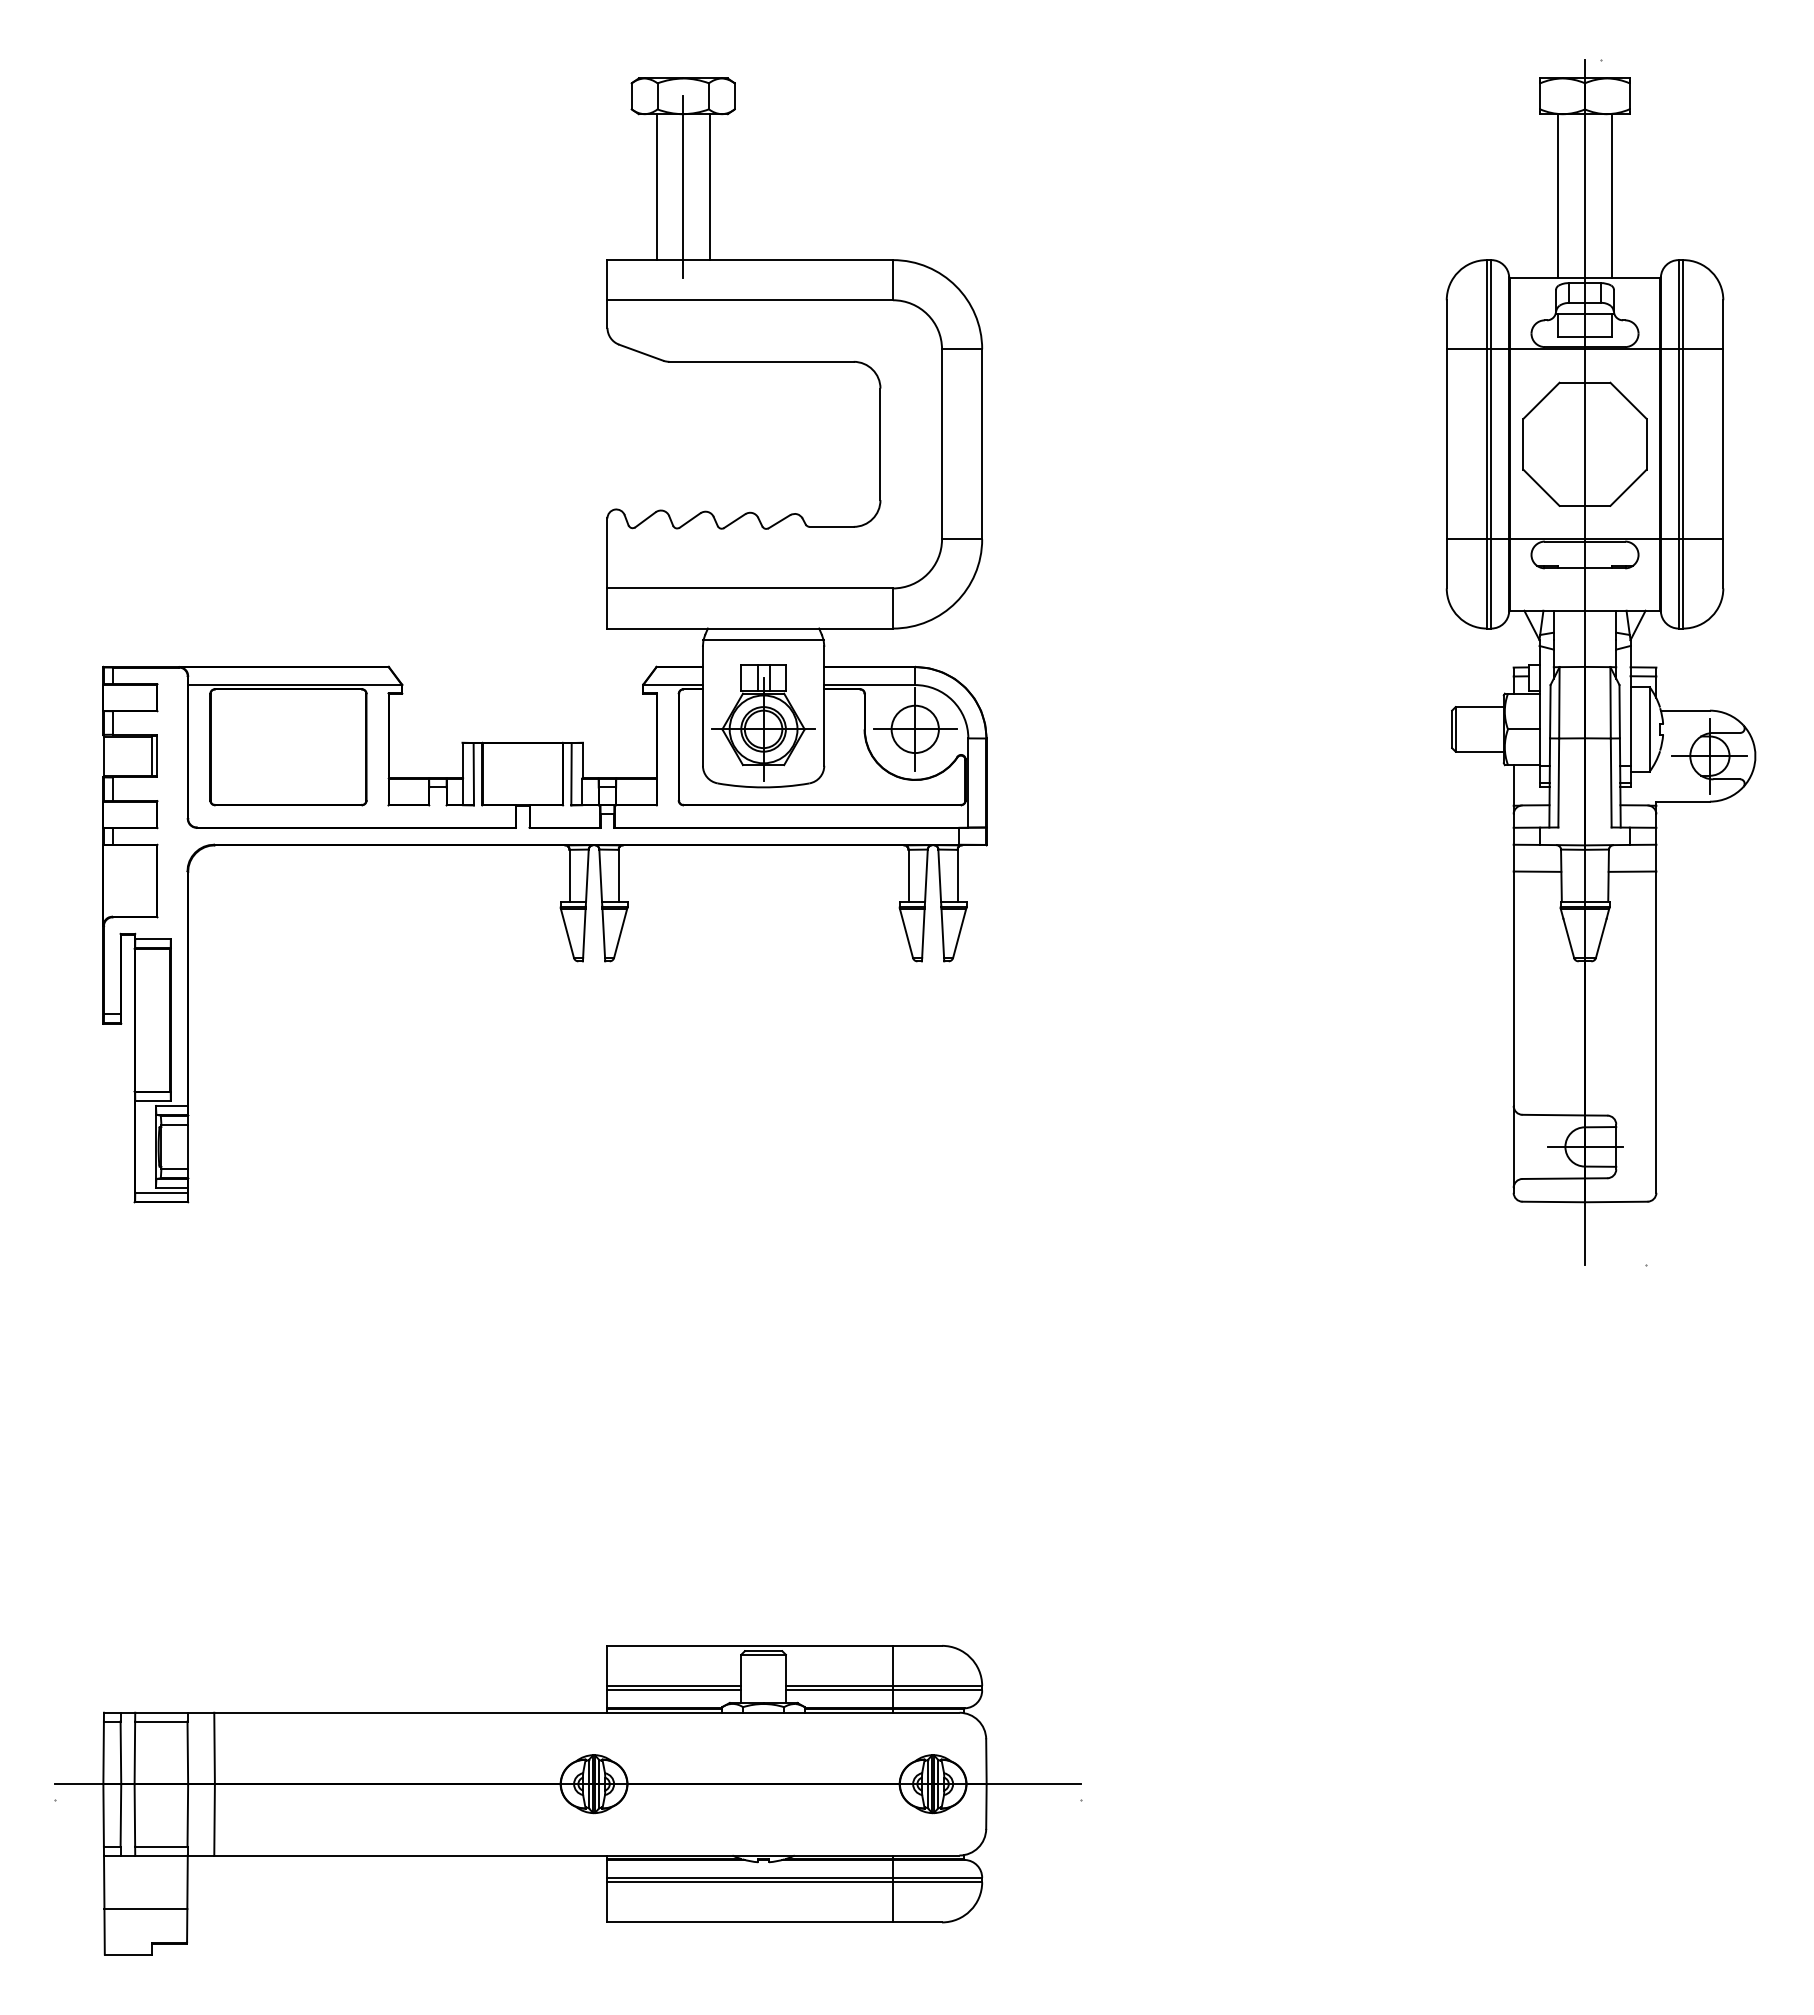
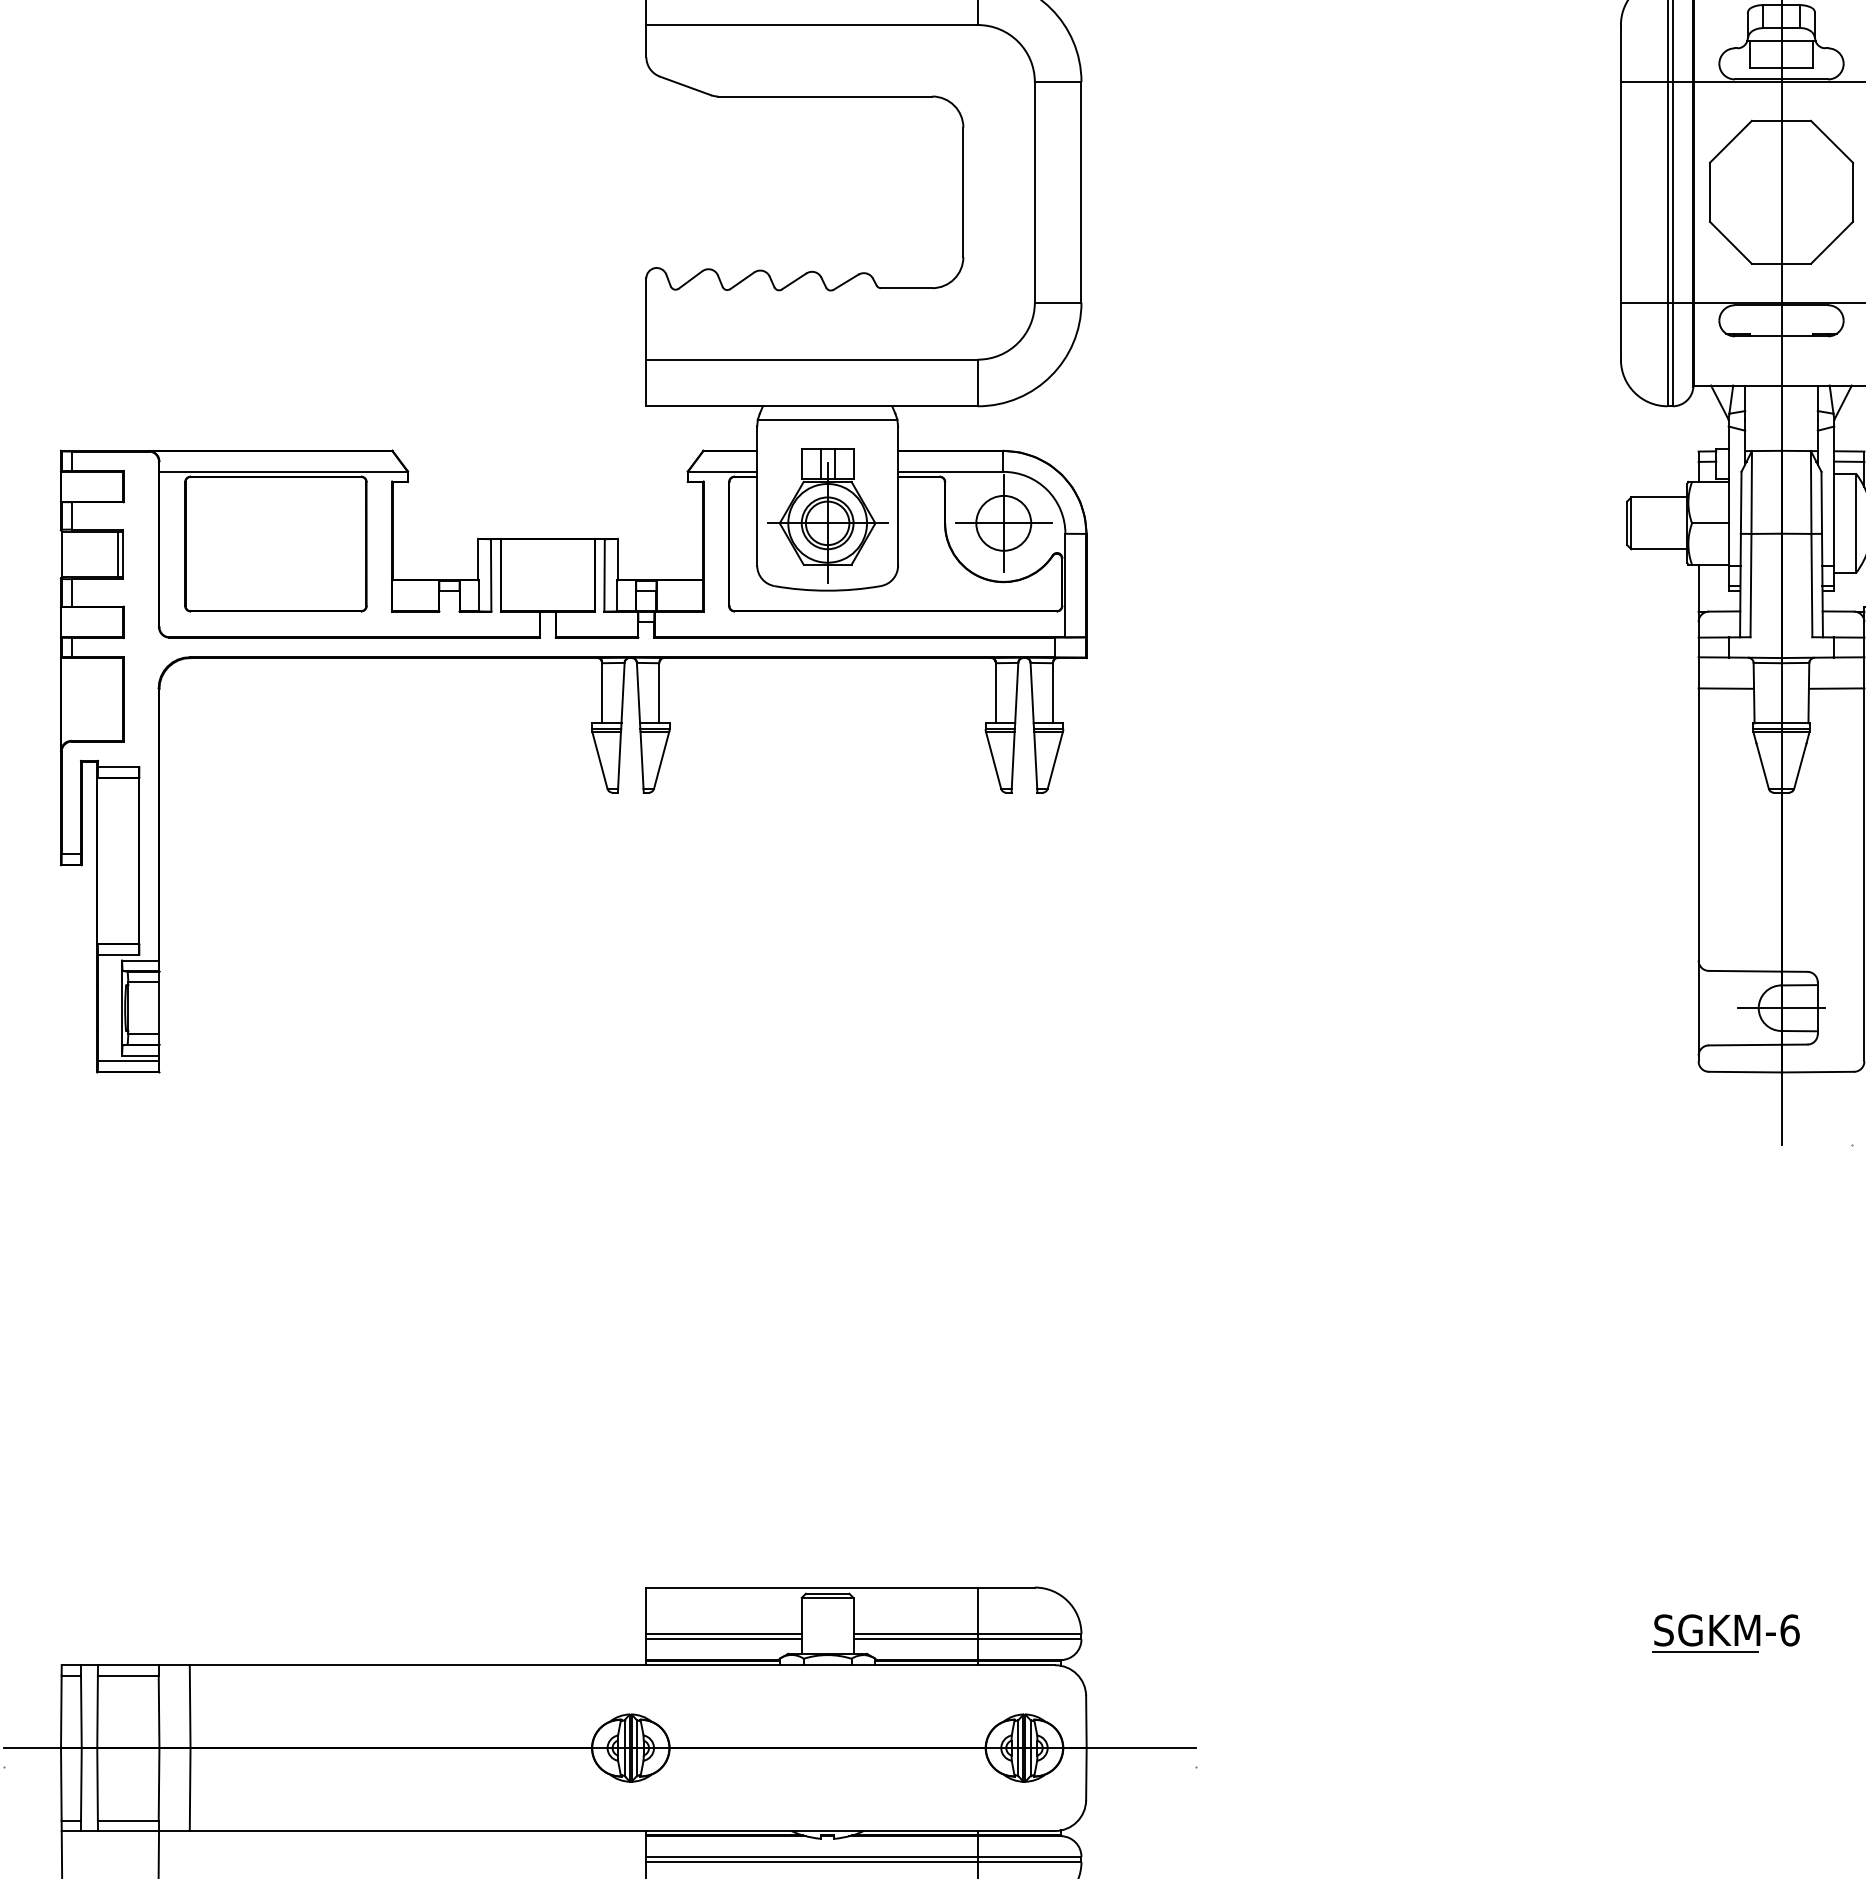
part: (1536, 1685) -> (1725, 1633), added

